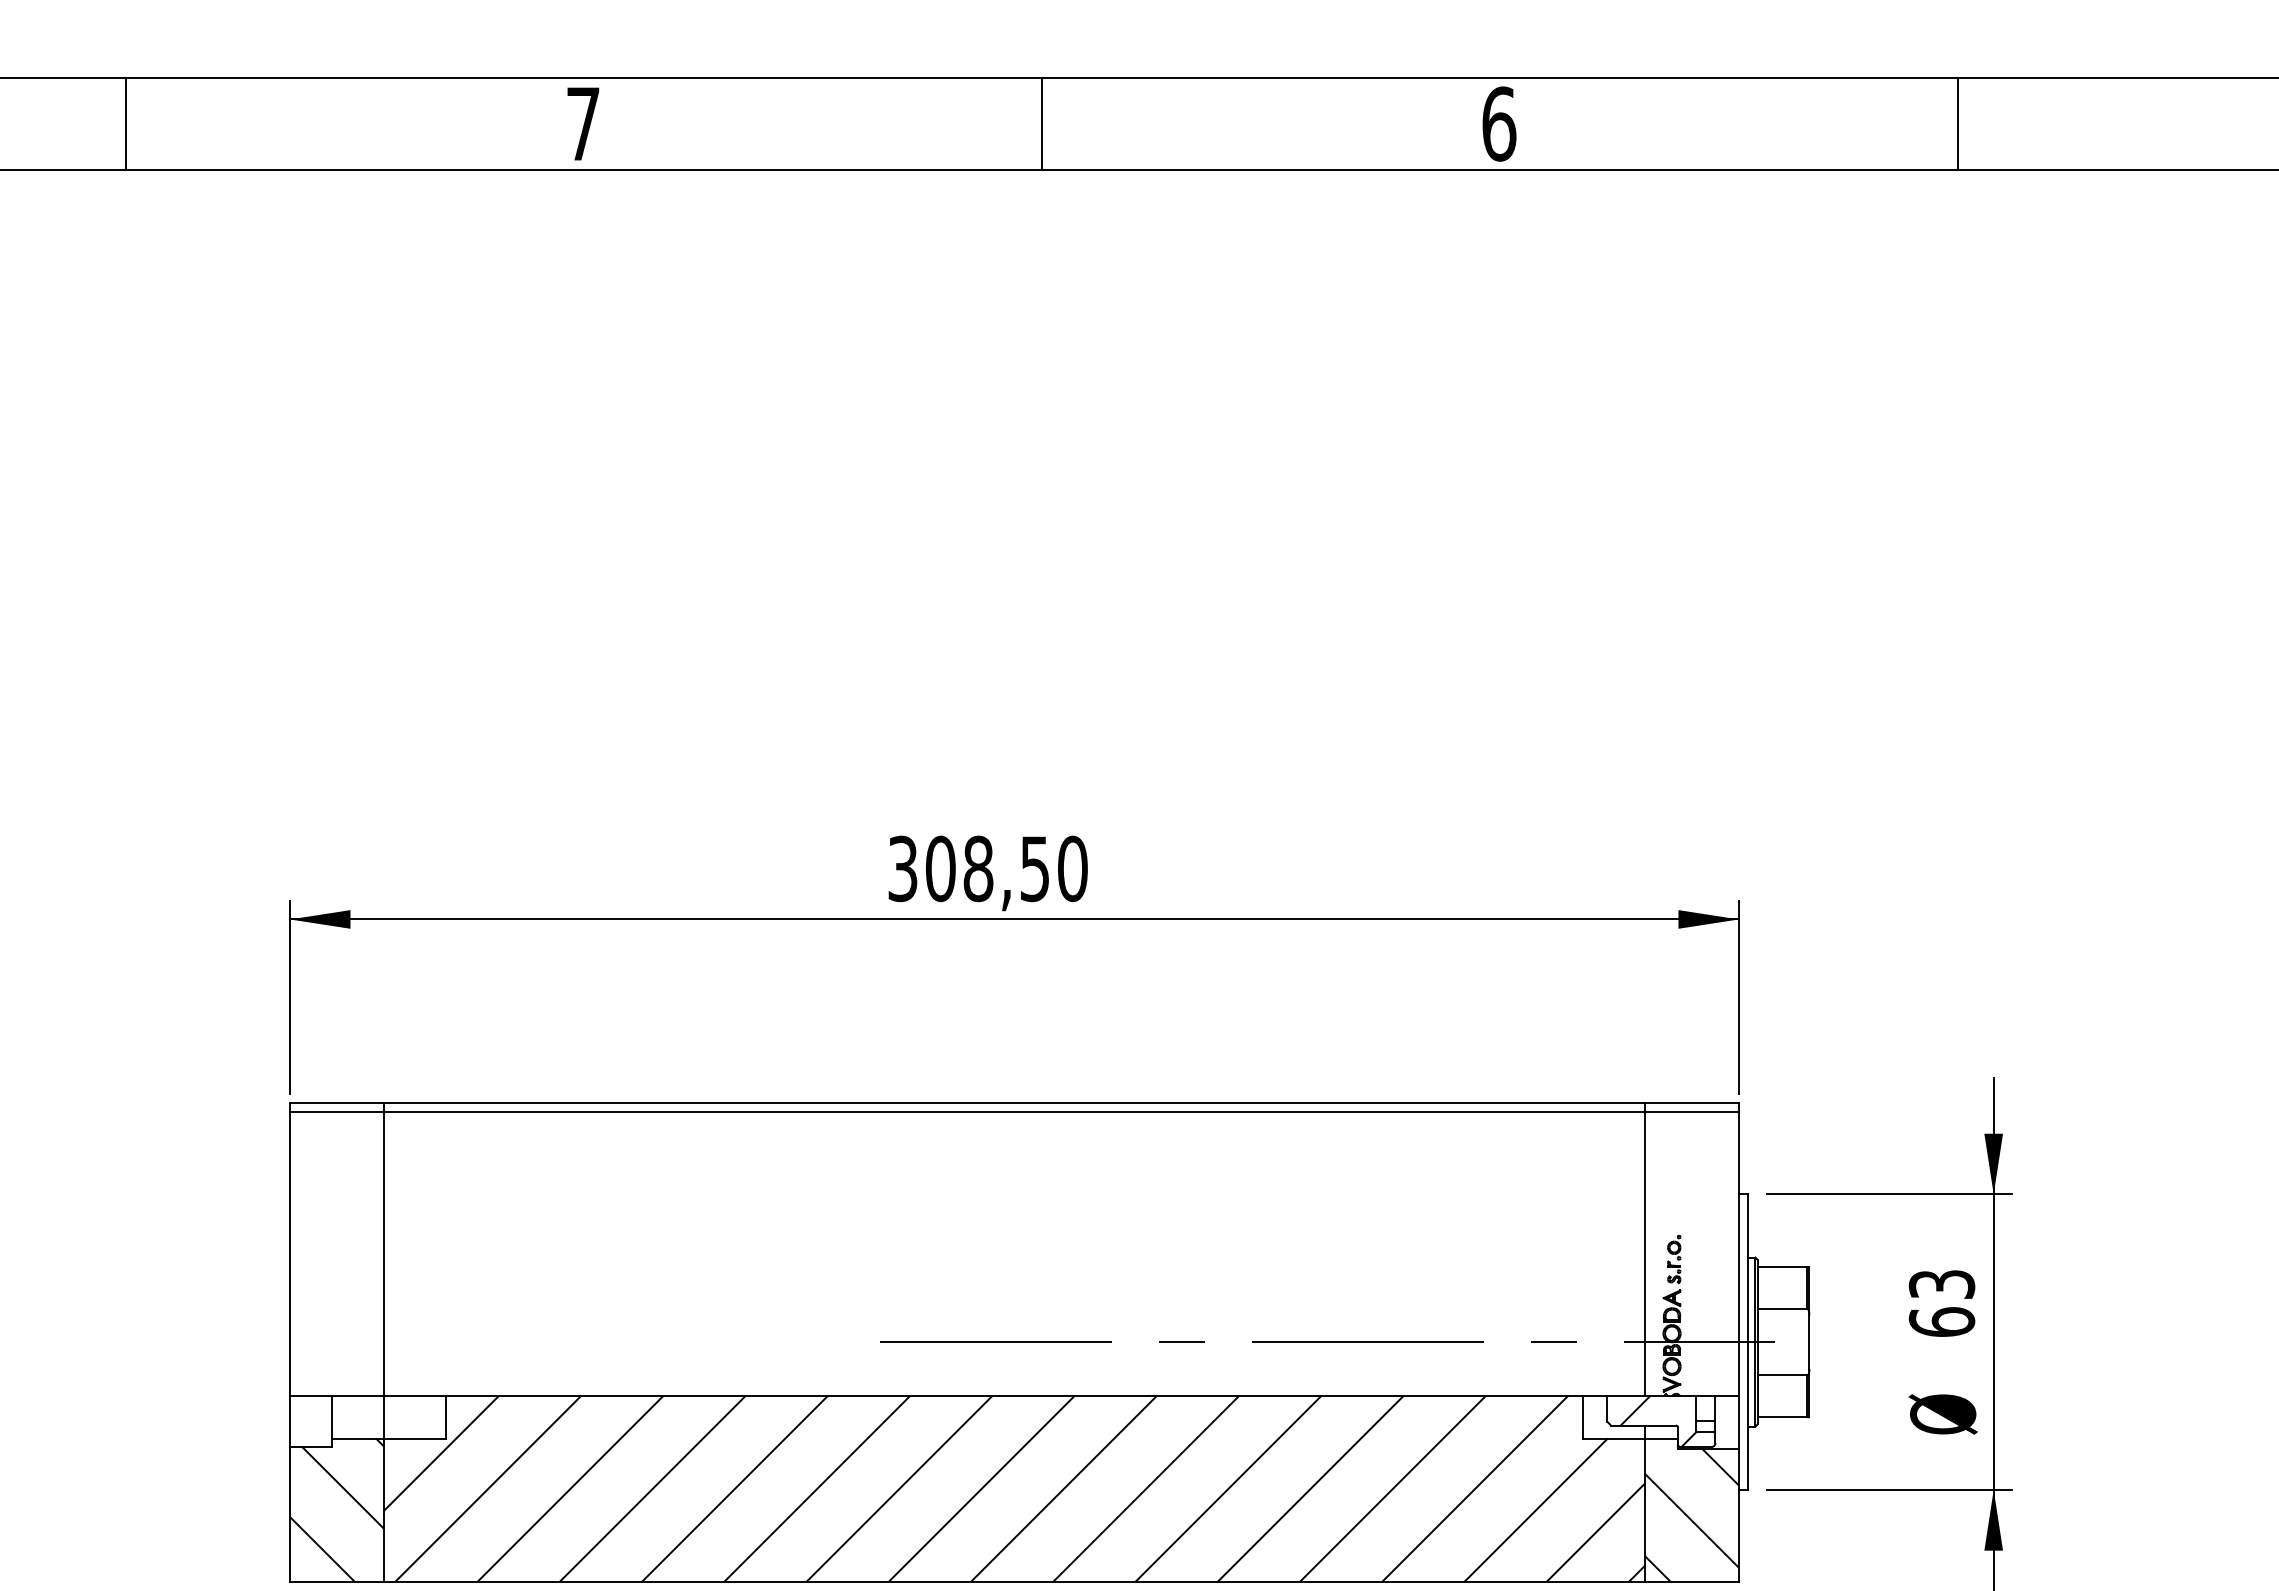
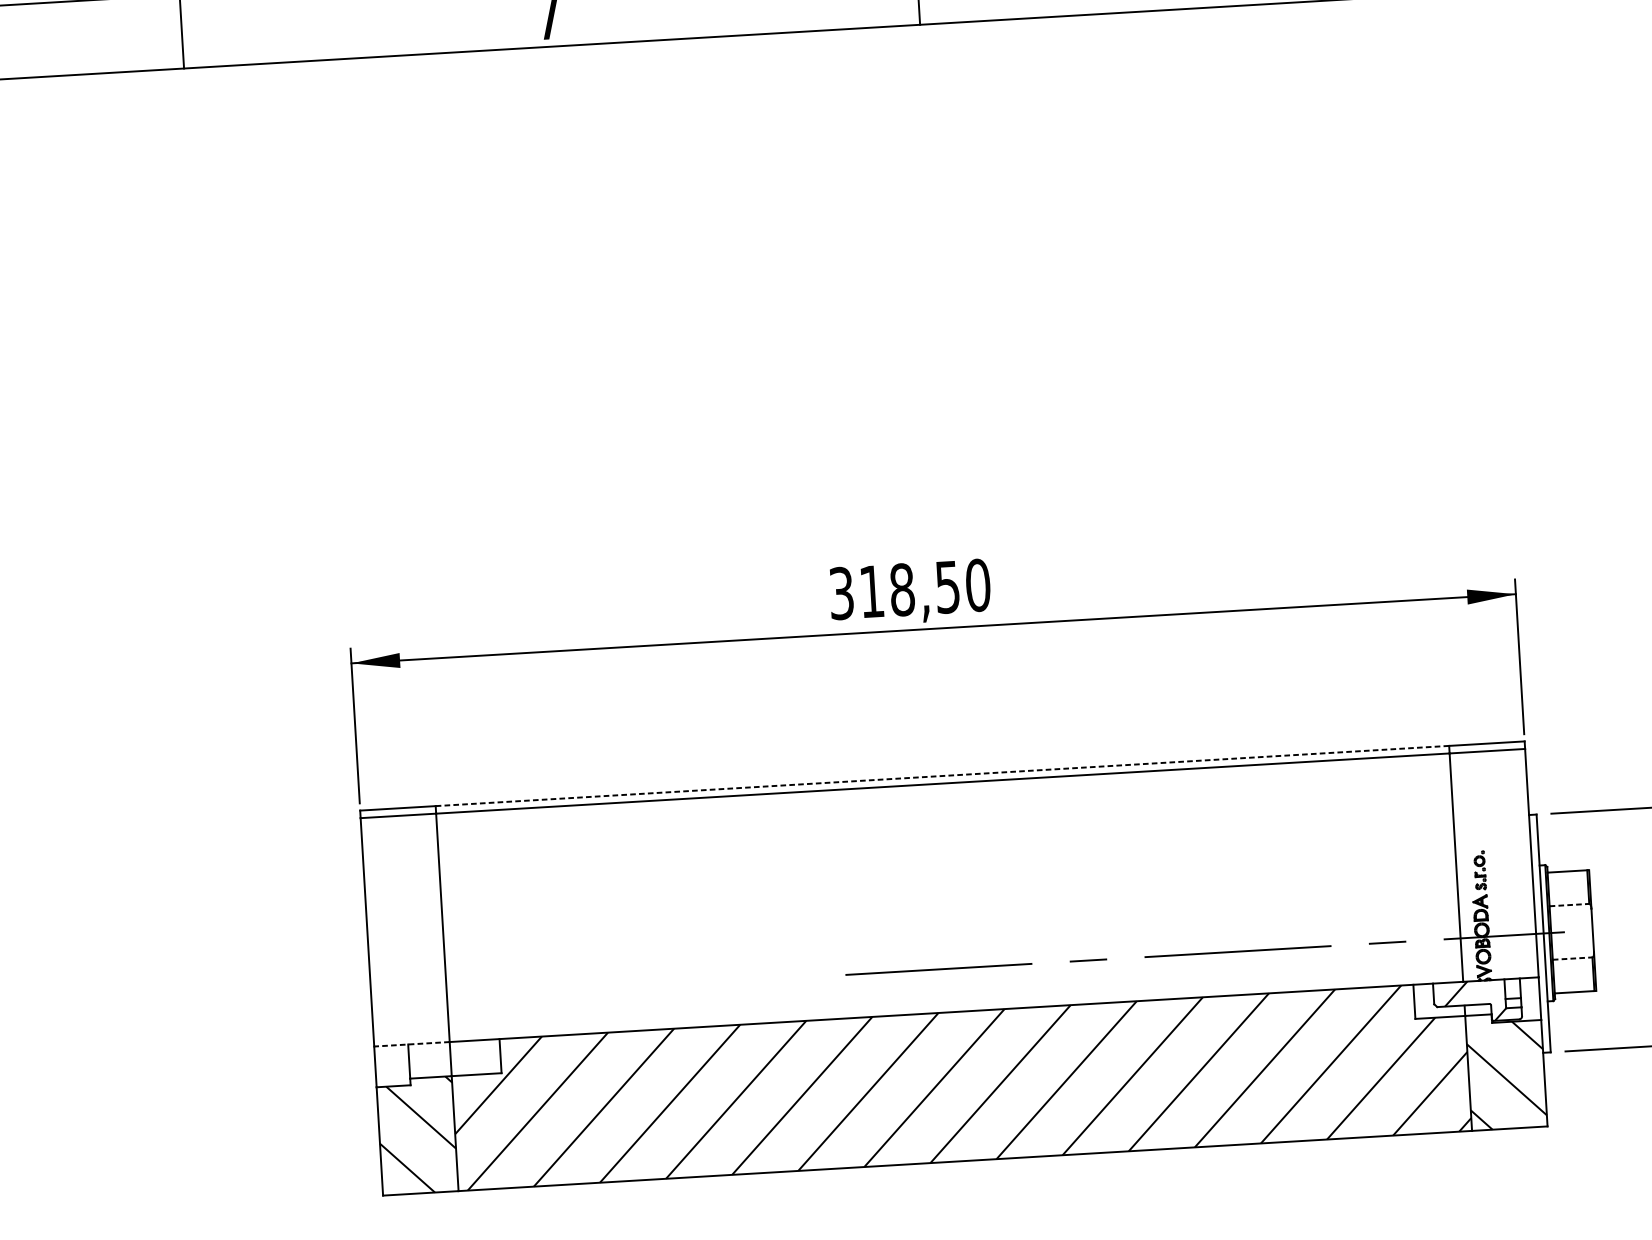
text: (940, 868) -> (871, 591), 308,50 -> 318,50
line: (1014, 1102) -> (942, 775), solid -> dashed
line: (1782, 1308) -> (1569, 904), solid -> dashed
line: (1782, 1375) -> (1572, 958), solid -> dashed
line: (337, 1396) -> (412, 1044), solid -> dashed

